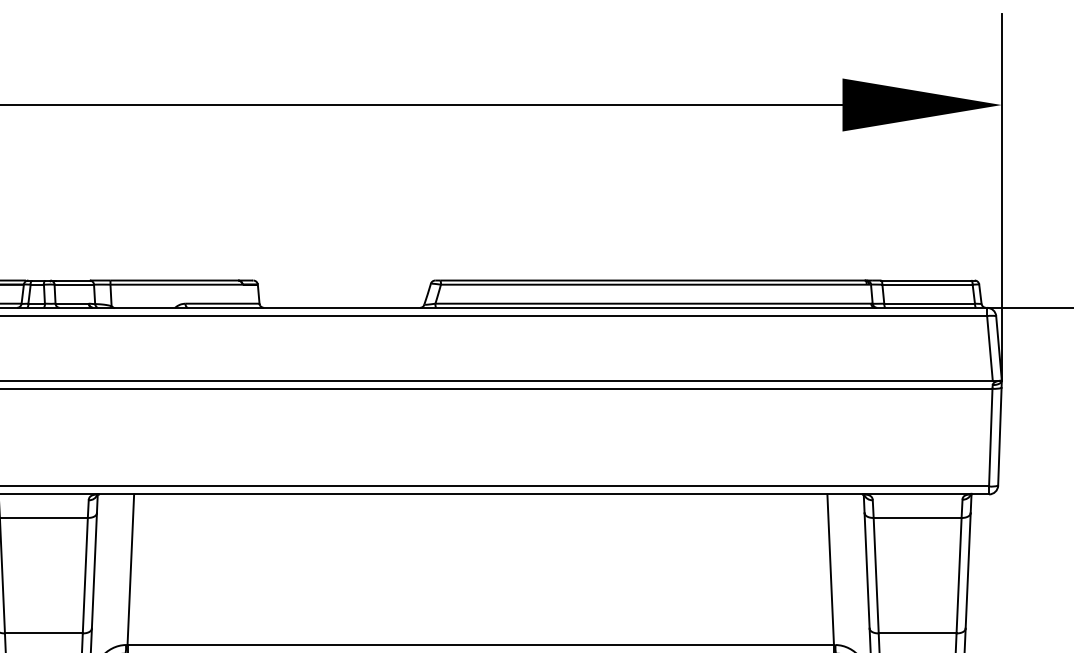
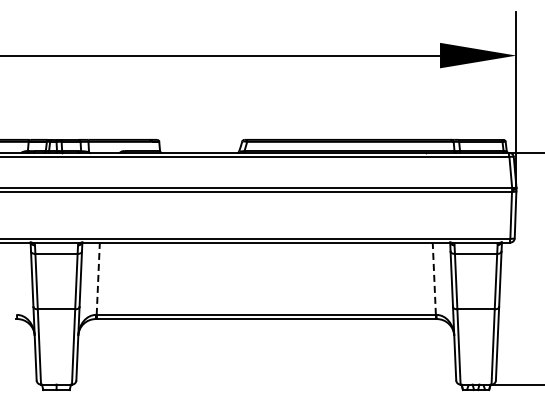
line: (131, 569) -> (98, 278), solid -> dashed
line: (831, 569) -> (434, 278), solid -> dashed

